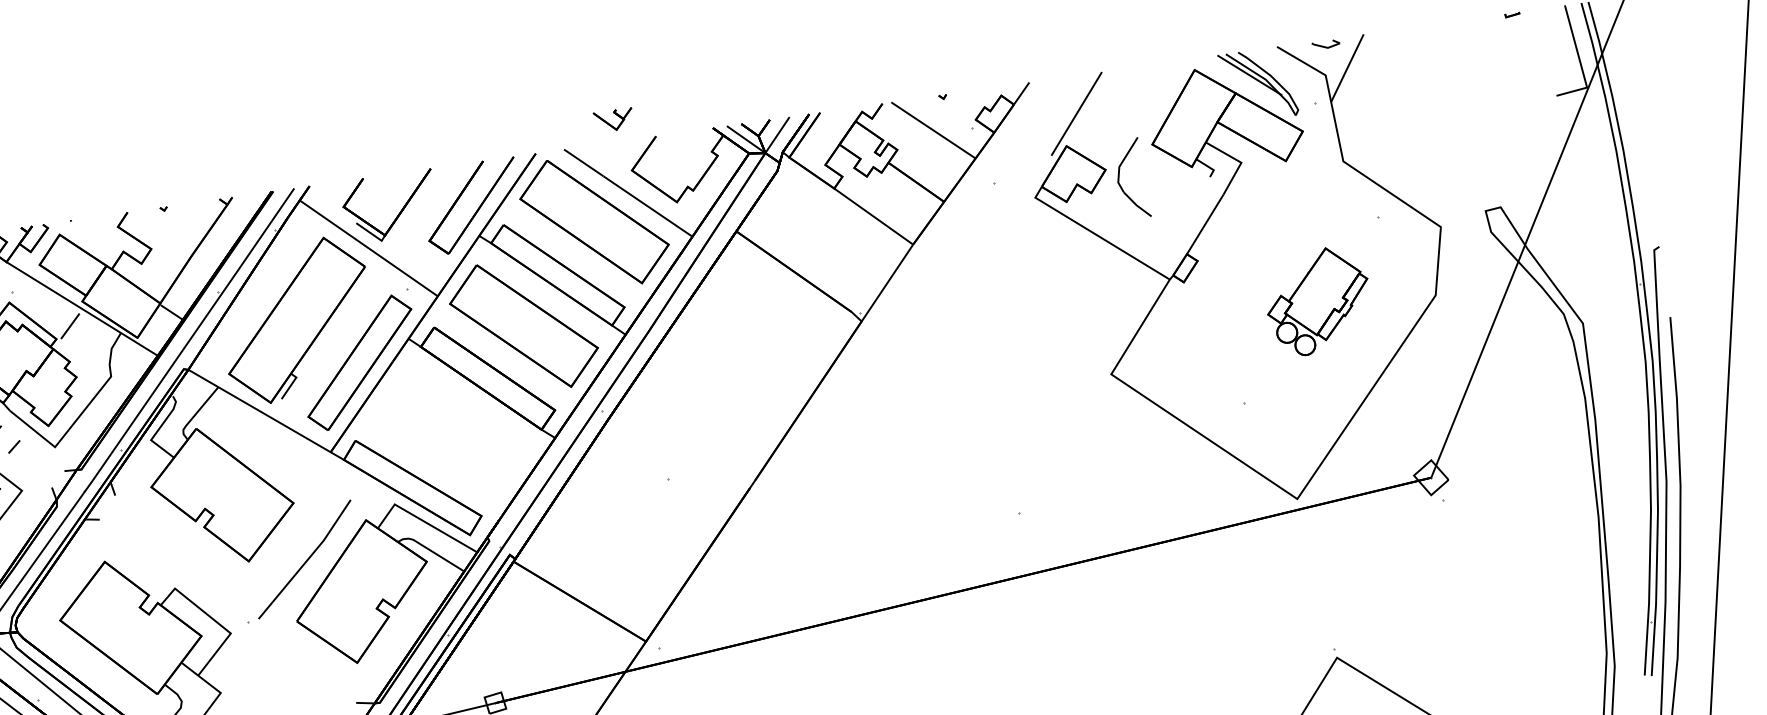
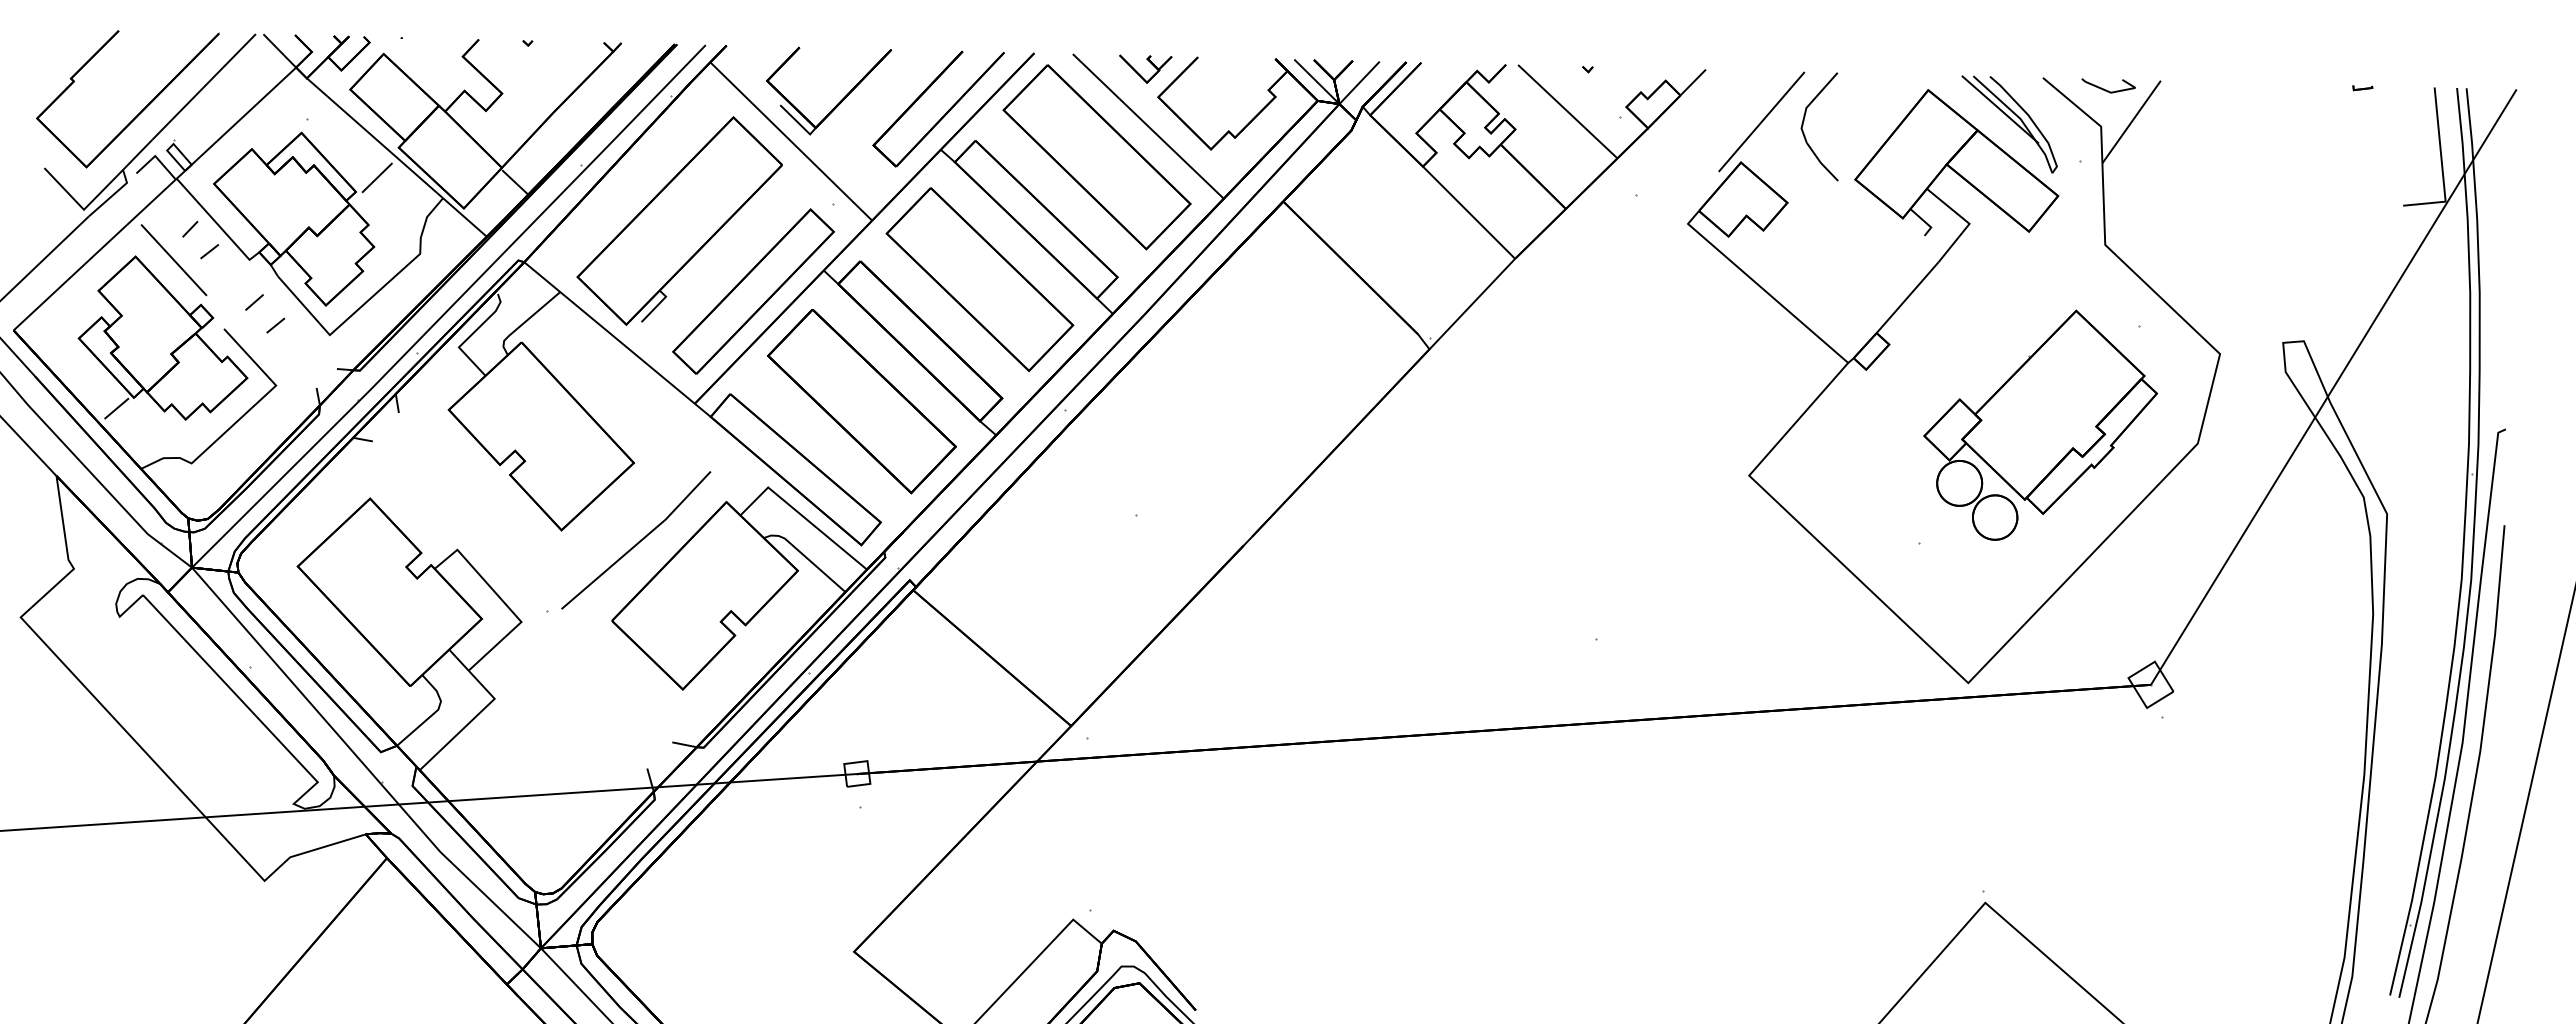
part: (1325, 44) -> (2108, 85), size x1.43
part: (616, 115) -> (1150, 63), moved
part: (1119, 177) -> (1804, 121), moved
part: (1318, 300) -> (2040, 424), size x1.67
part: (452, 429) -> (861, 401), added

